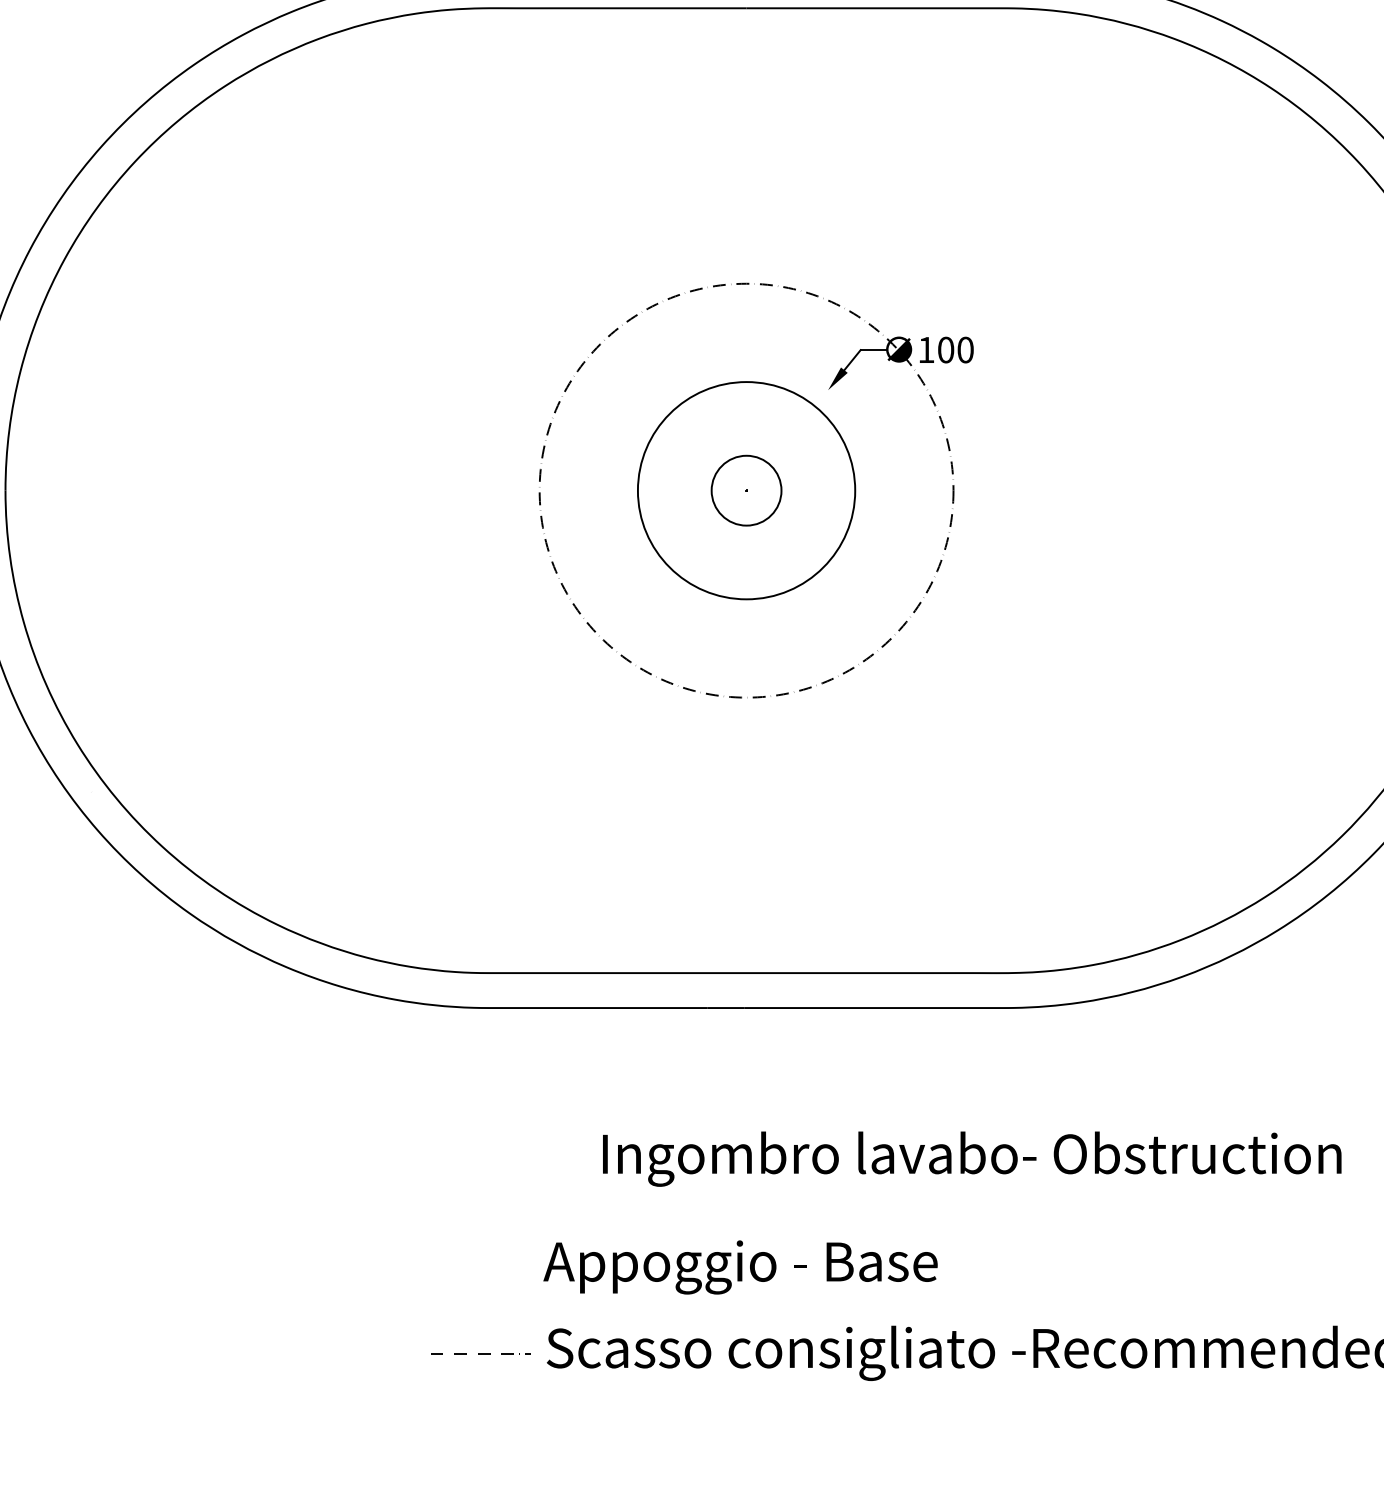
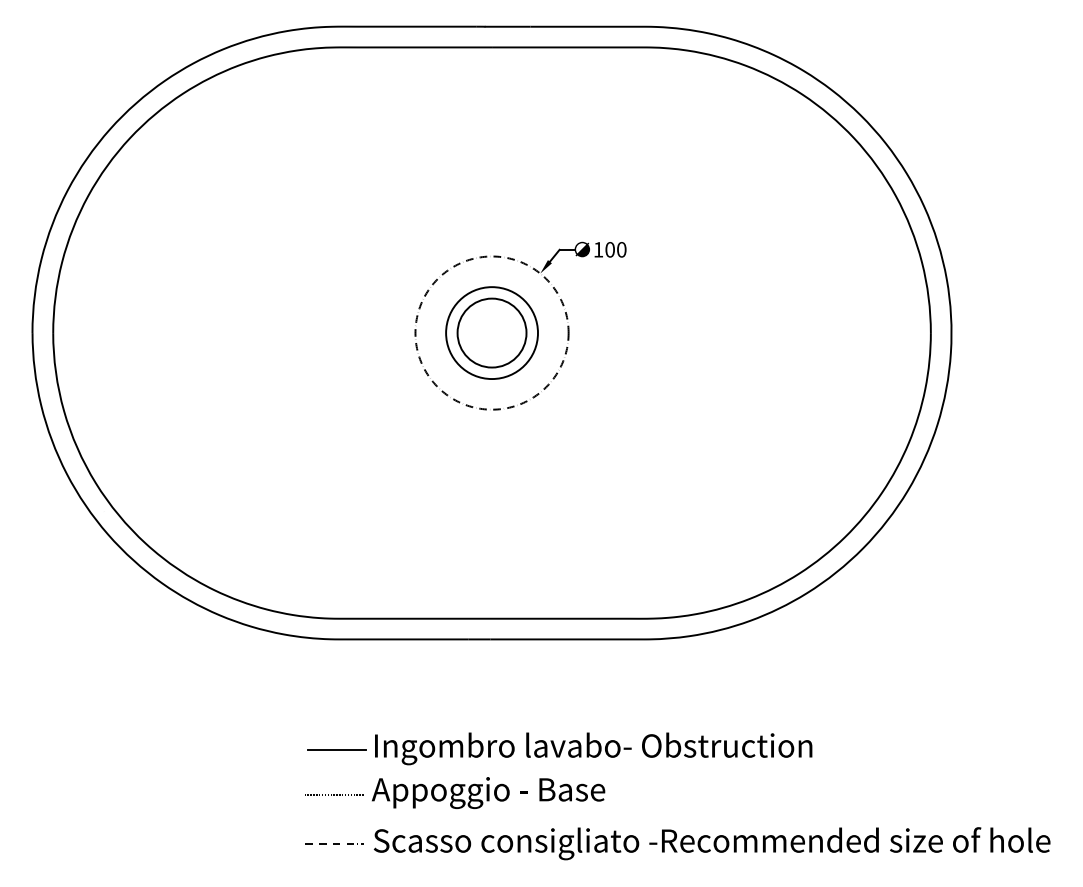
circle: (745, 489) -> (491, 332), size x0.62
circle: (745, 489) -> (491, 332), size x1.67
circle: (747, 491) -> (492, 333), size x0.71
text: (971, 1158) -> (593, 748), moved
line: (485, 1193) -> (337, 749), added
line: (482, 1269) -> (335, 794), added

